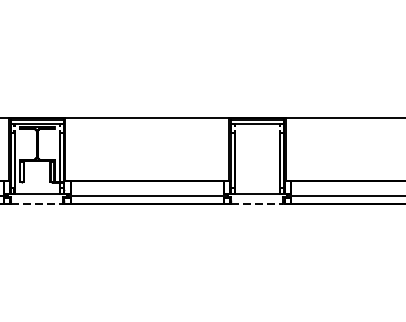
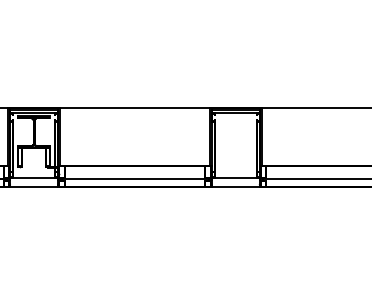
line: (37, 203) -> (34, 186), dashed -> solid
line: (257, 203) -> (235, 186), dashed -> solid

